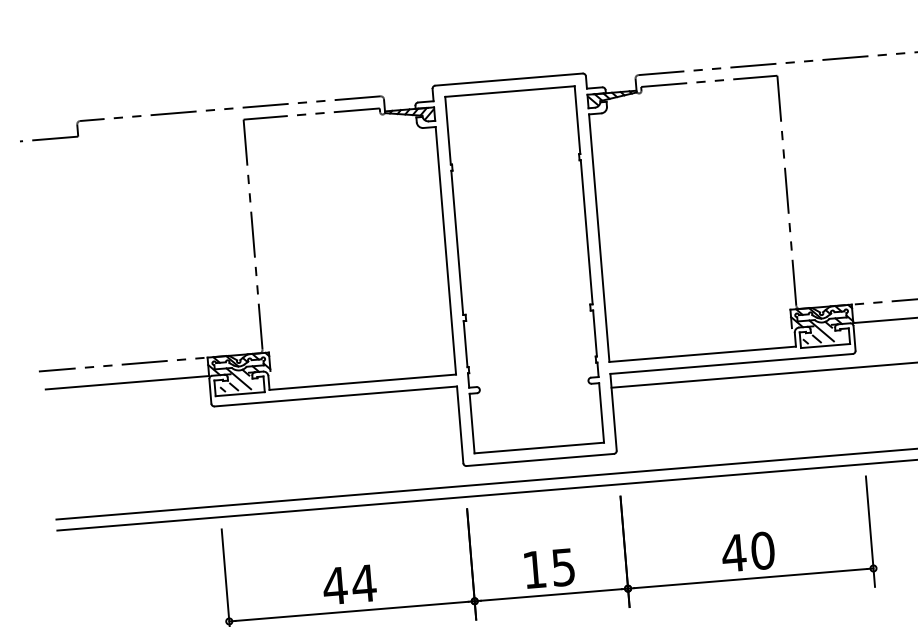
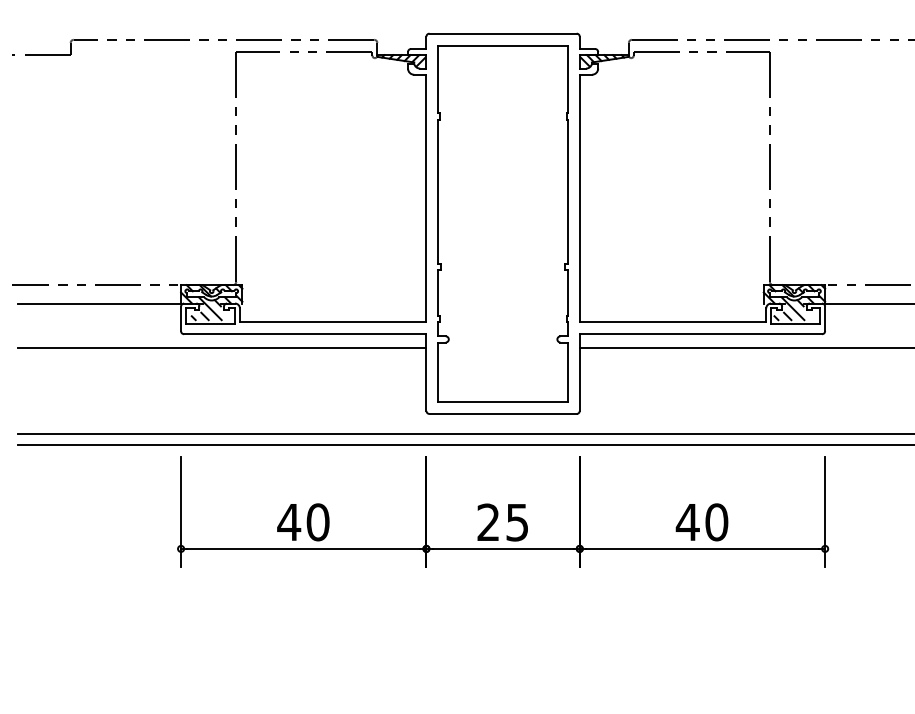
line: (253, 417) -> (221, 348), added
text: (533, 568) -> (487, 521), 15 -> 25
text: (364, 583) -> (318, 522), 44 -> 40

